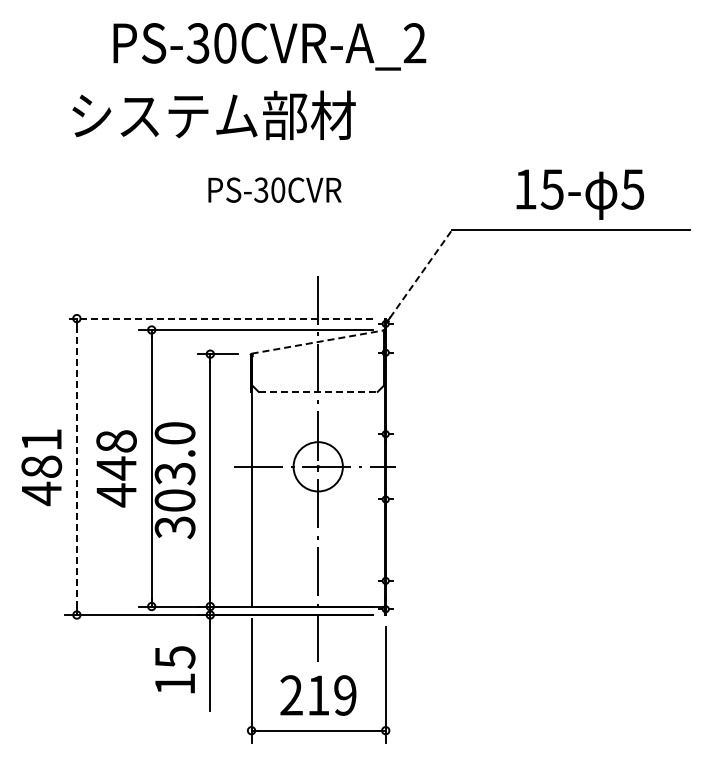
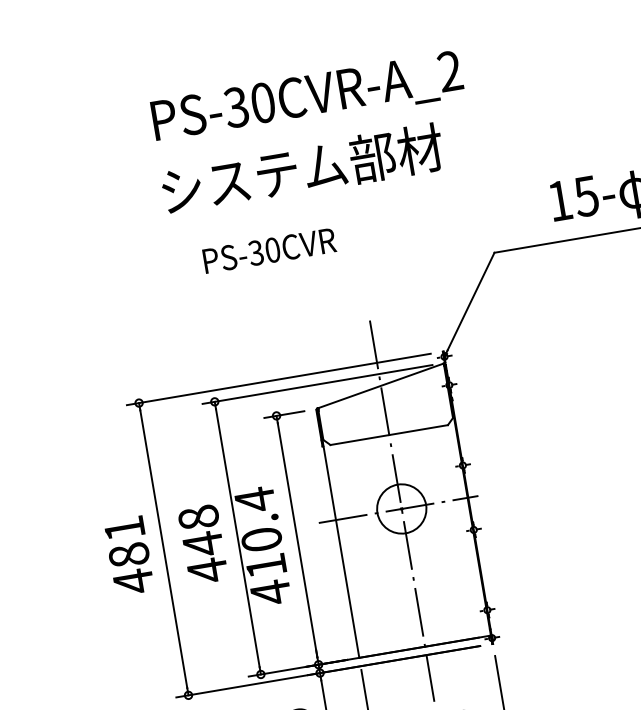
text: (269, 46) -> (307, 98), moved
text: (213, 115) -> (302, 169), moved
text: (274, 189) -> (269, 250), moved
line: (421, 273) -> (471, 301), dashed -> solid
line: (218, 318) -> (278, 379), dashed -> solid
line: (318, 341) -> (381, 385), dashed -> solid
line: (318, 391) -> (389, 434), dashed -> solid
line: (76, 466) -> (163, 548), dashed -> solid
text: (174, 480) -> (262, 546), 303.0 -> 410.4

